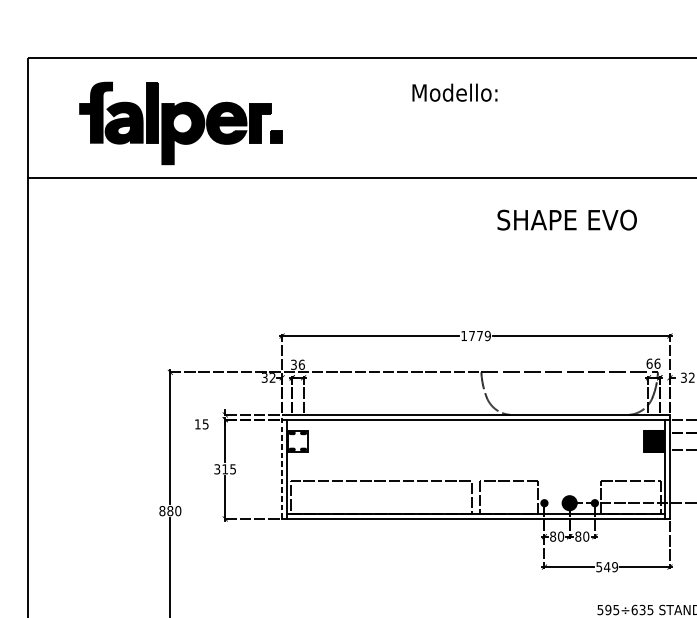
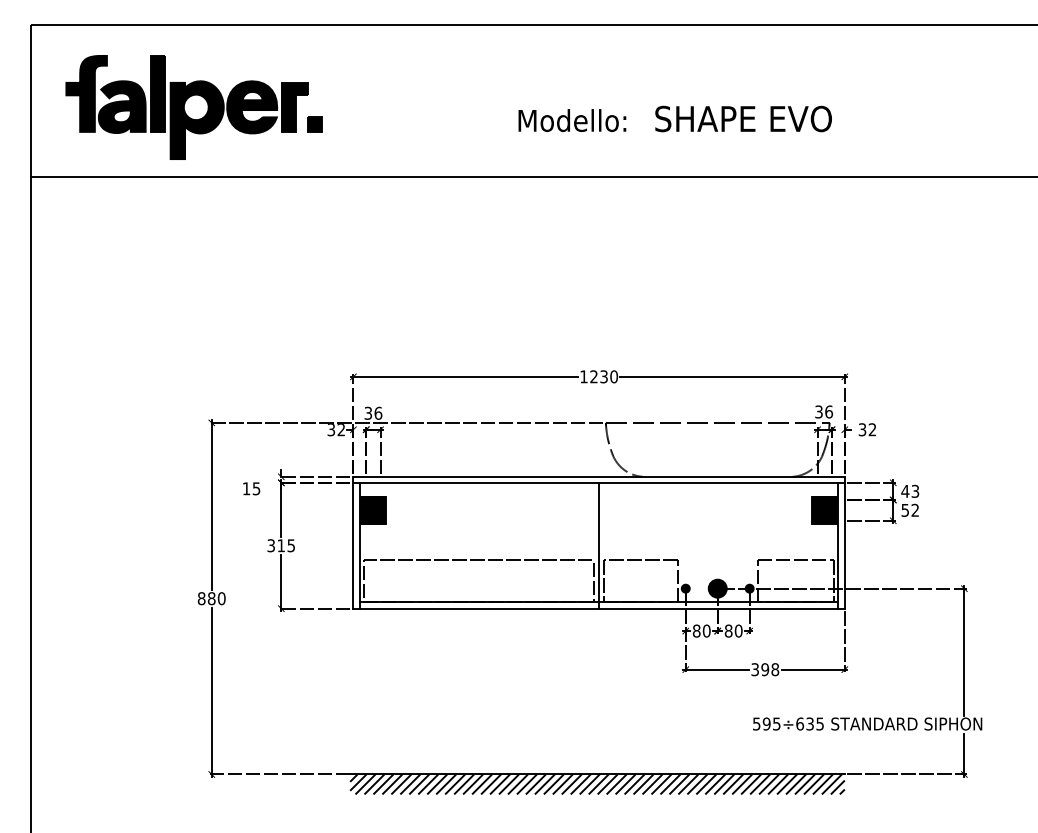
text: (455, 92) -> (572, 120), moved
part: (180, 123) -> (193, 107), moved
text: (567, 219) -> (743, 118), moved
text: (479, 335) -> (603, 376), 1779 -> 1230
text: (649, 363) -> (818, 411), 66 -> 36
hatch: (297, 441) -> (372, 510), added
line: (282, 466) -> (353, 542), dashed -> solid
line: (476, 469) -> (599, 545), added
text: (607, 566) -> (765, 669), 549 -> 398

